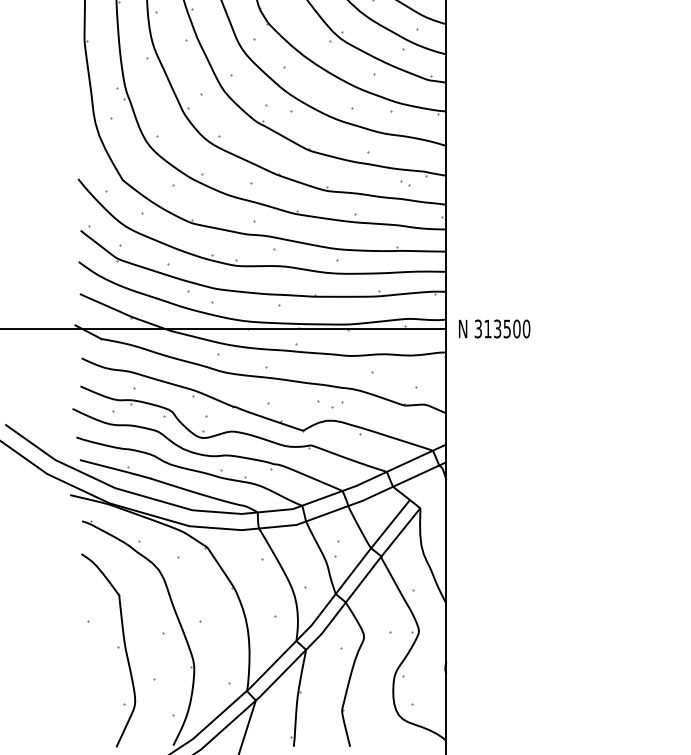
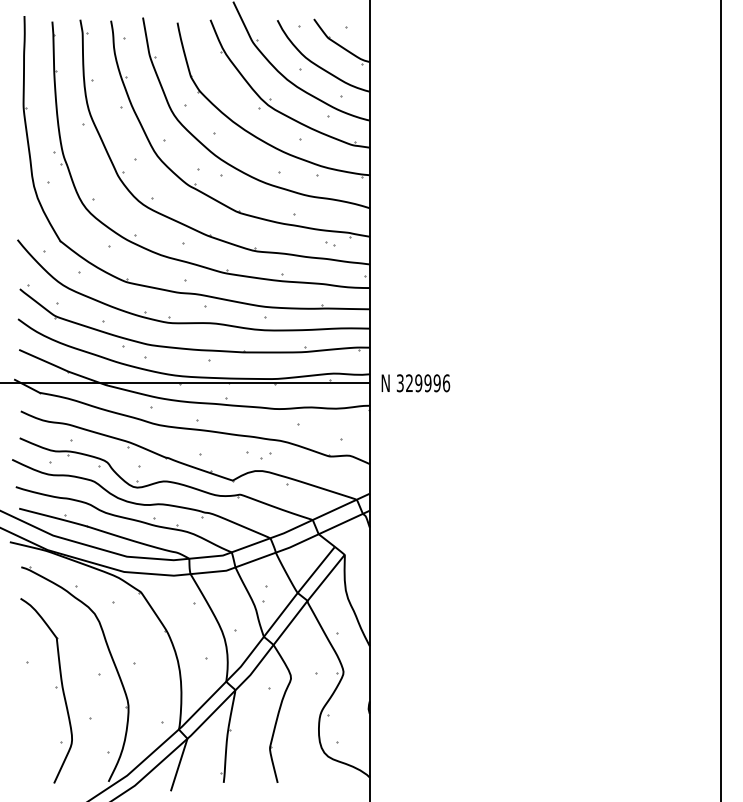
text: (507, 329) -> (428, 383), 313500 -> 329996

